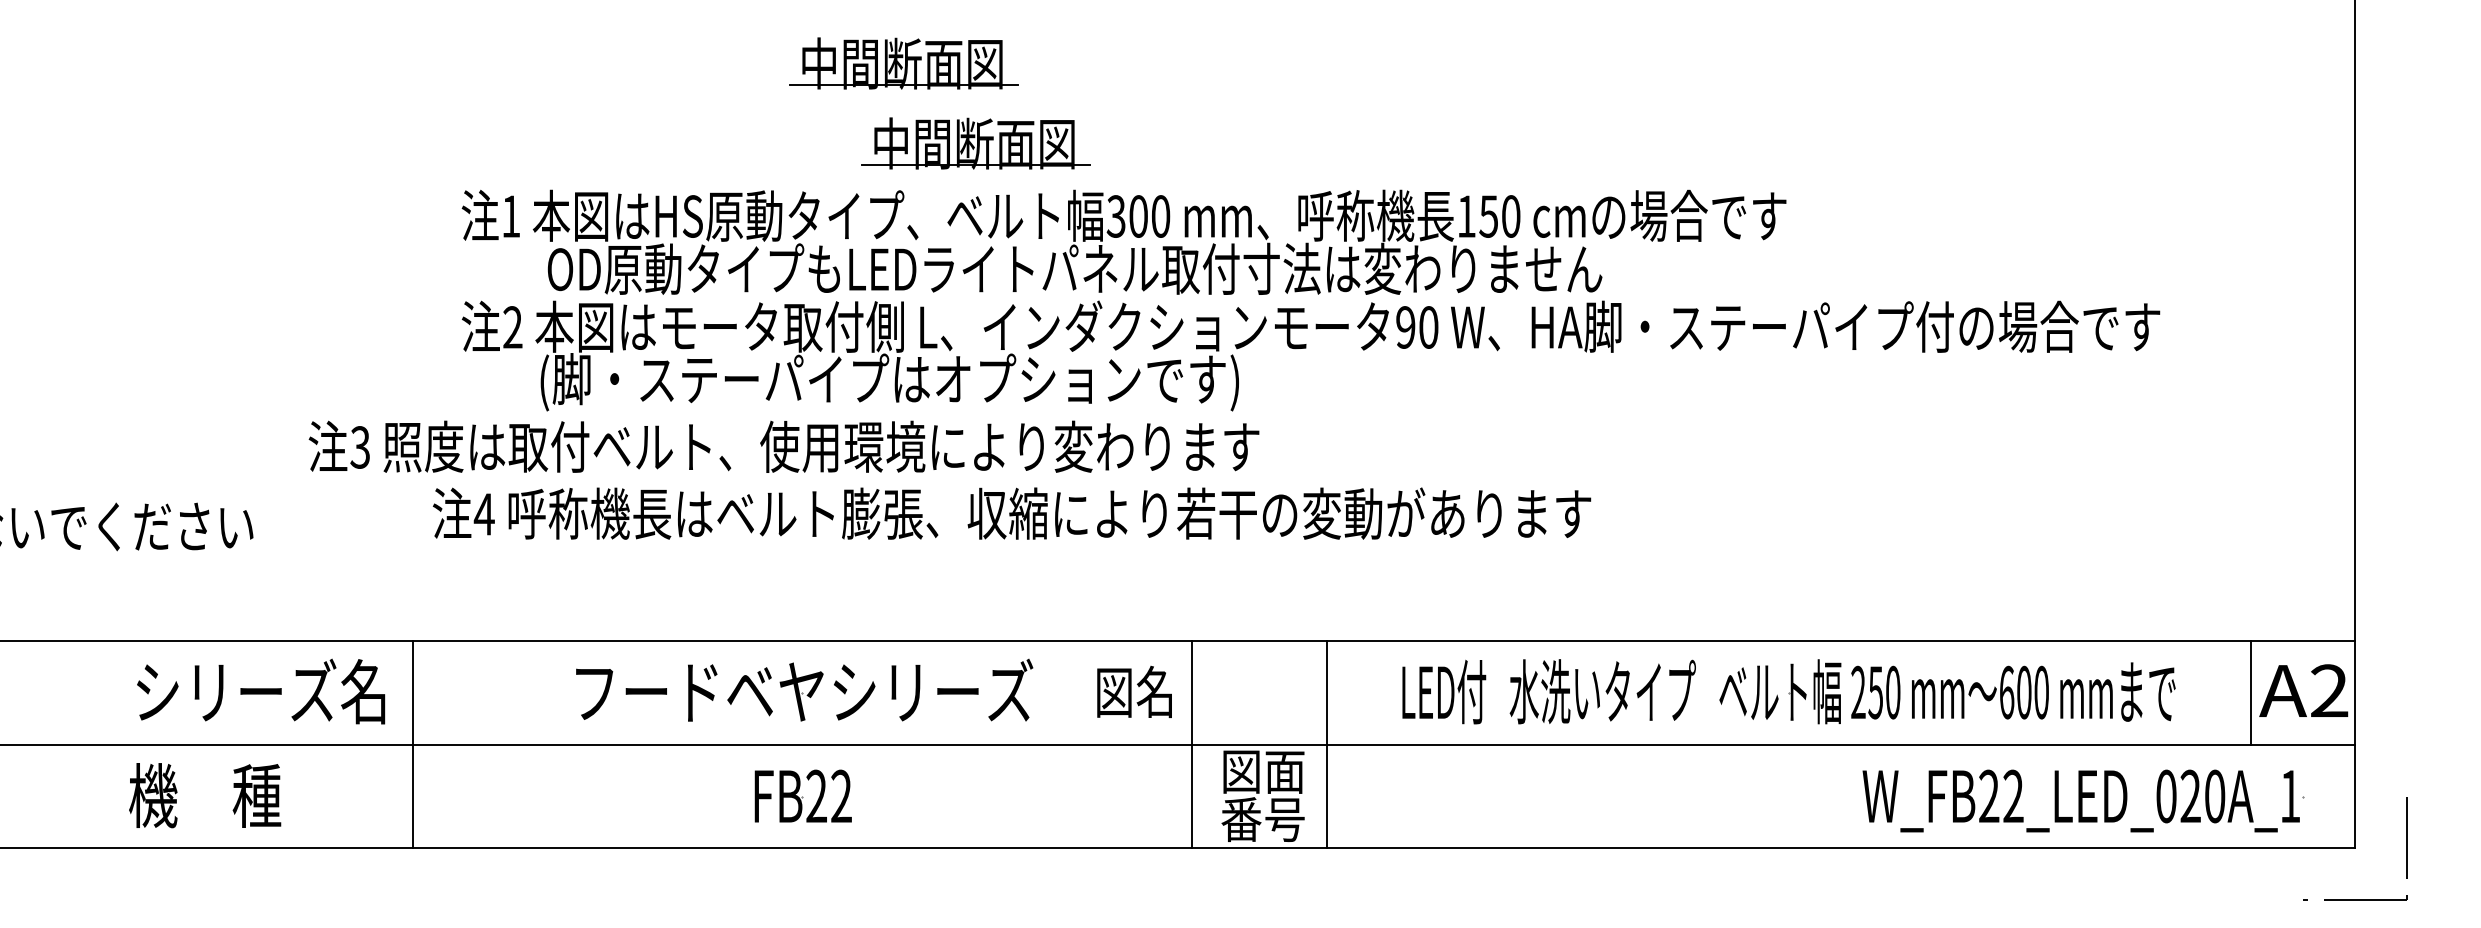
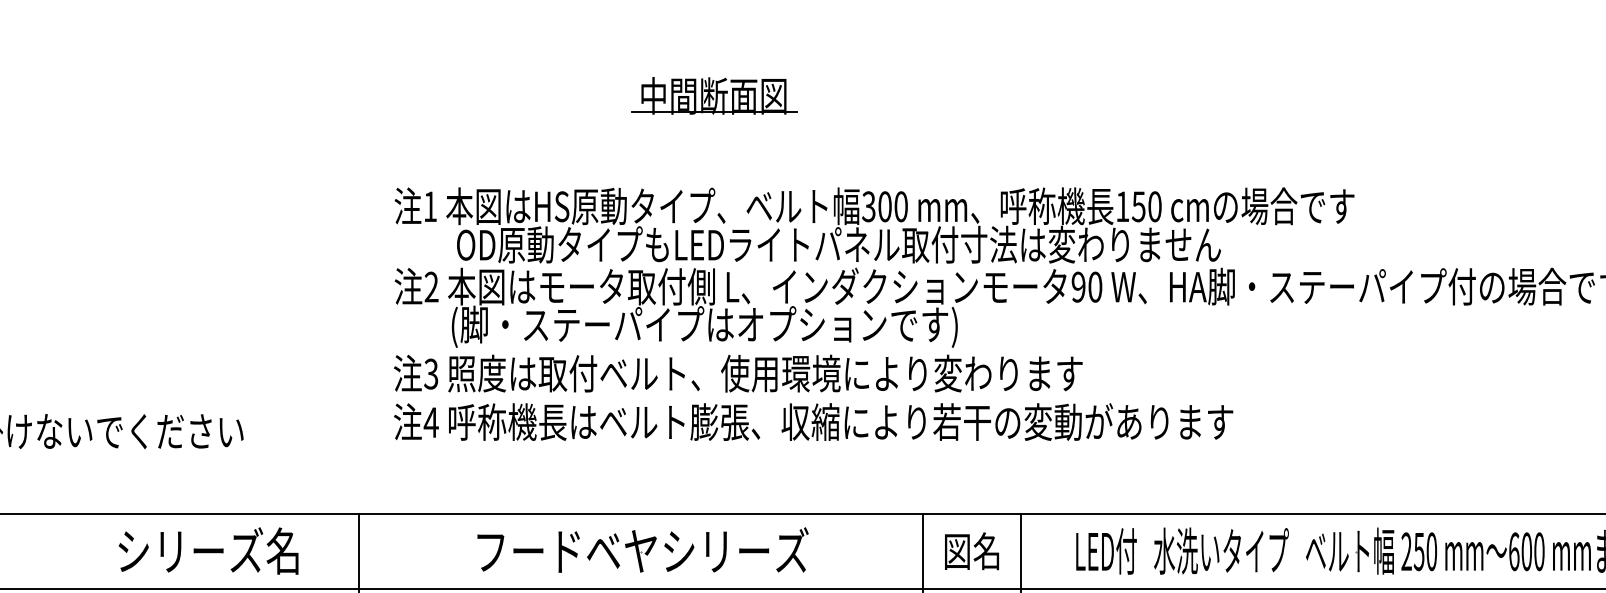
part: (975, 143) -> (766, 153), removed
text: (783, 446) -> (737, 373), moved
text: (1012, 513) -> (813, 421), moved
text: (261, 691) -> (208, 550), moved
text: (1134, 691) -> (971, 550), moved

